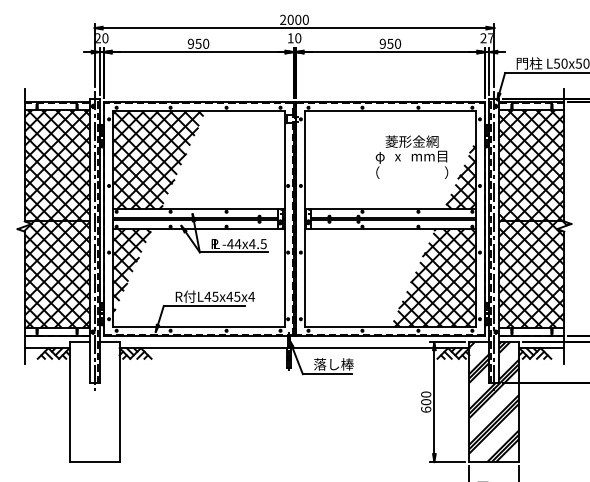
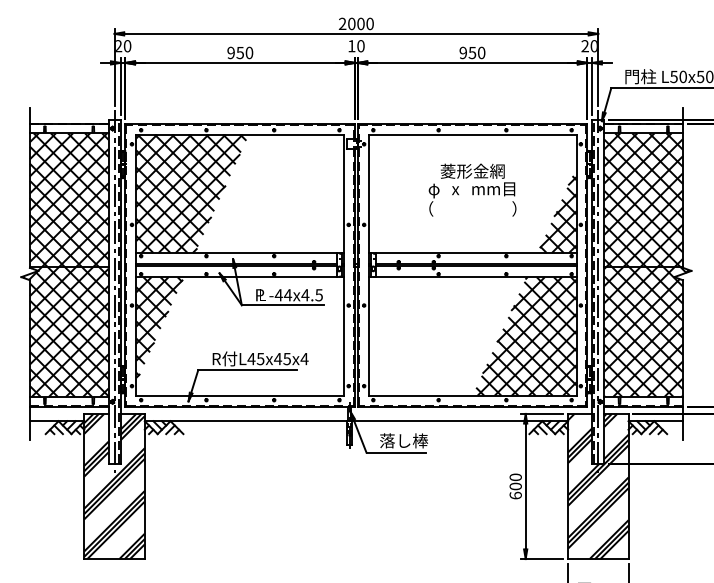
text: (490, 38) -> (593, 46), 27 -> 20
text: (411, 156) -> (472, 189), moved
hatch: (94, 402) -> (114, 486), added

